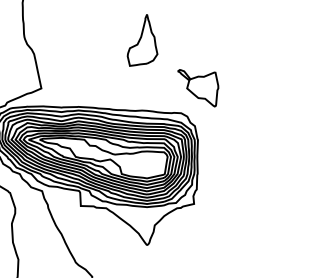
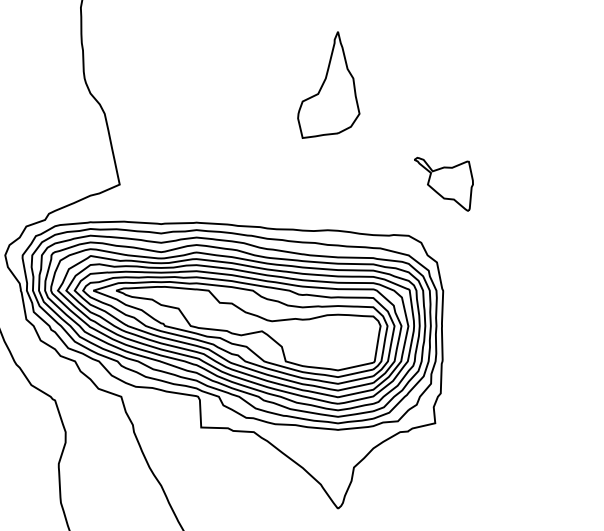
part: (198, 88) -> (444, 184), size x0.7

